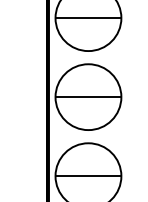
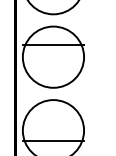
line: (88, 97) -> (53, 45), moved
line: (88, 176) -> (53, 141), moved

